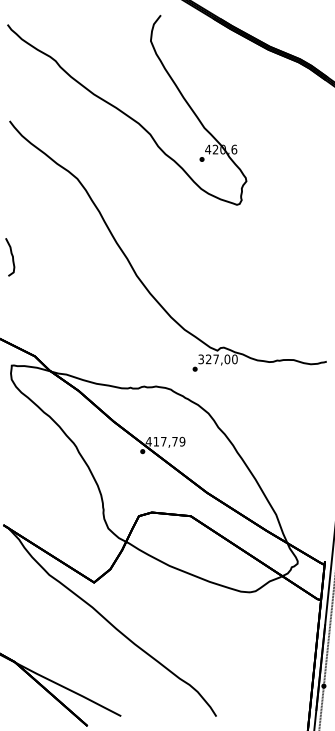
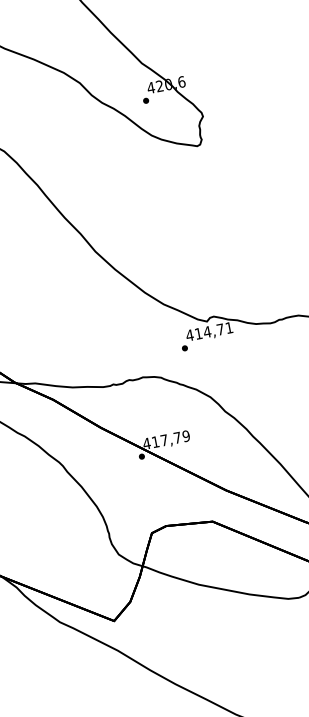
text: (217, 359) -> (208, 331), 327,00 -> 414,71

